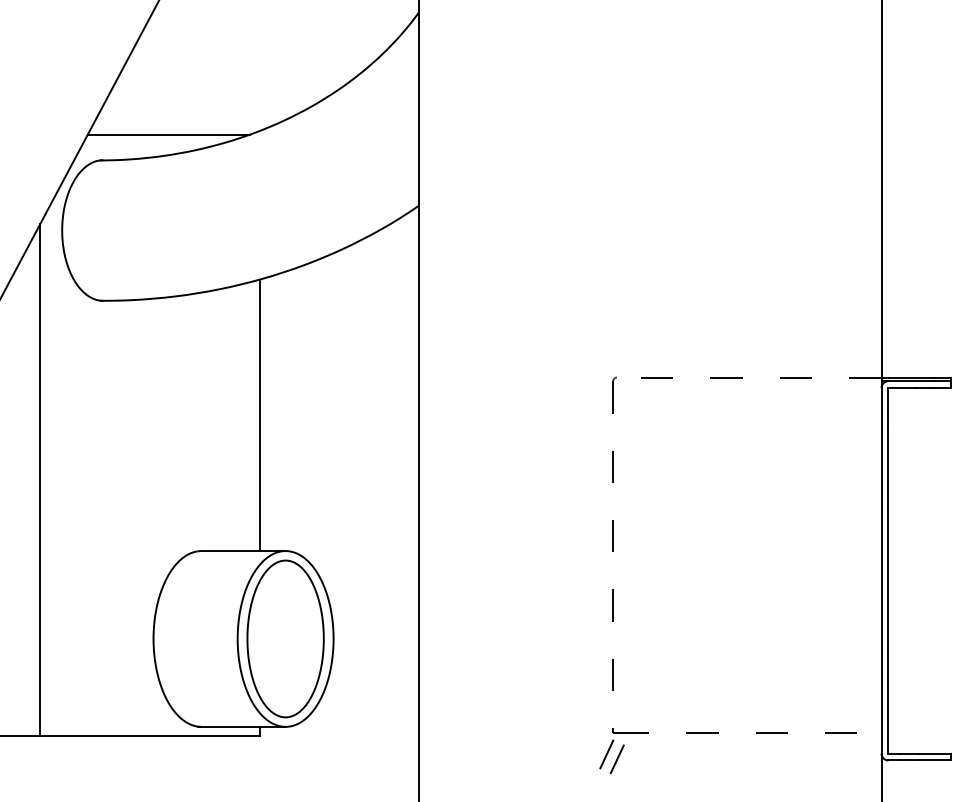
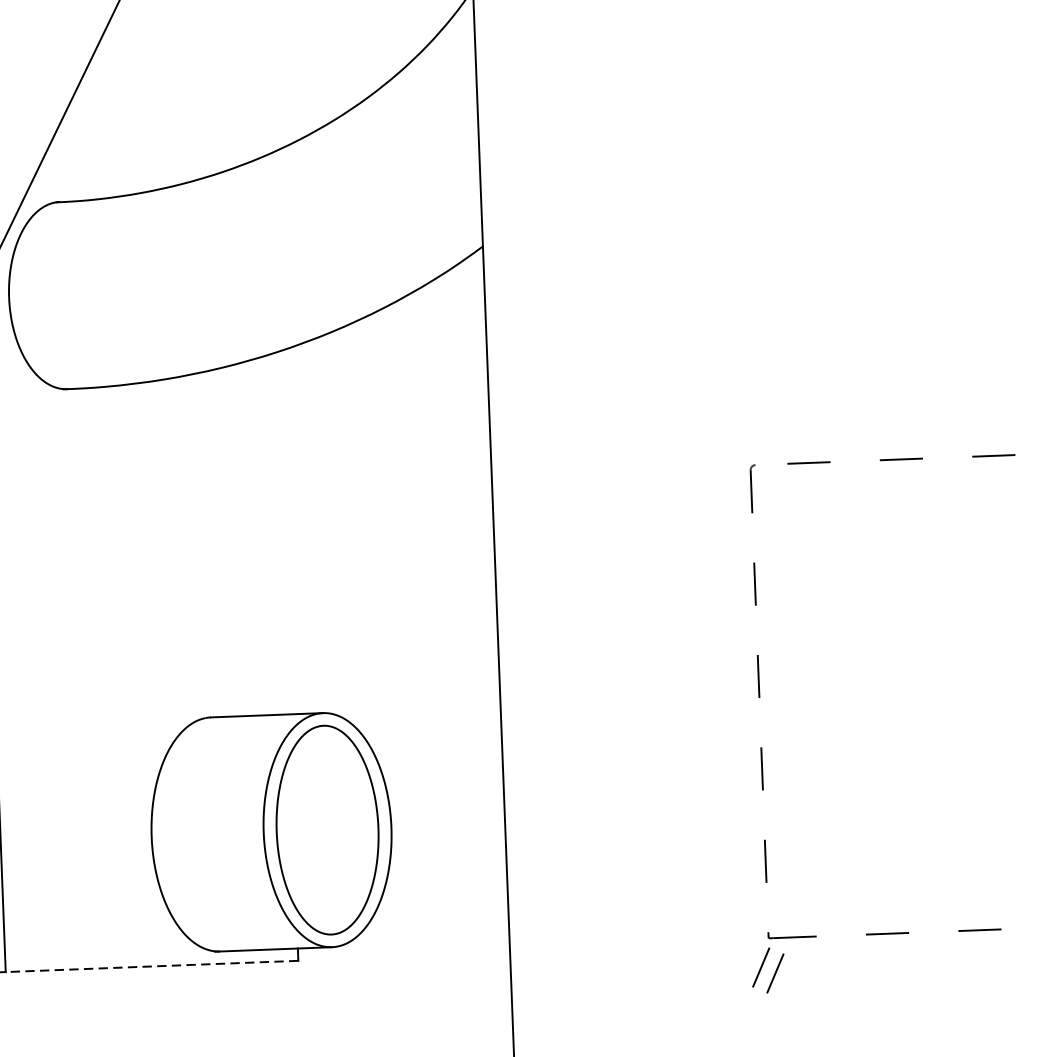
line: (168, 134) -> (145, 164), removed
line: (259, 415) -> (281, 533), removed
line: (150, 736) -> (152, 966), solid -> dashed

